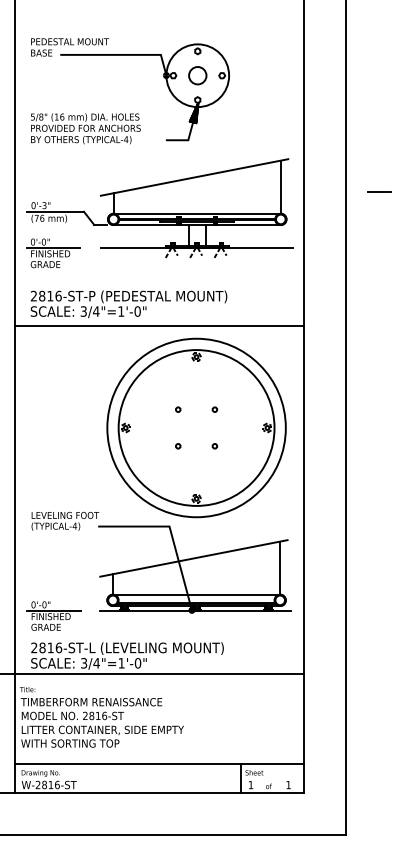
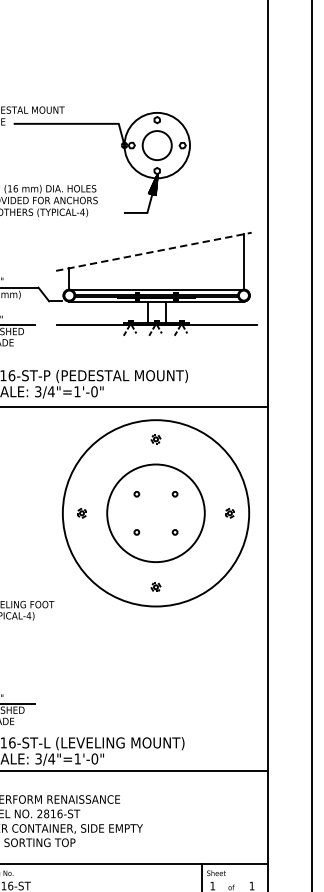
circle: (197, 75) -> (156, 145), size x1.6
line: (195, 177) -> (154, 251), solid -> dashed
circle: (196, 427) -> (155, 512), size x0.6
part: (194, 569) -> (153, 661), removed

